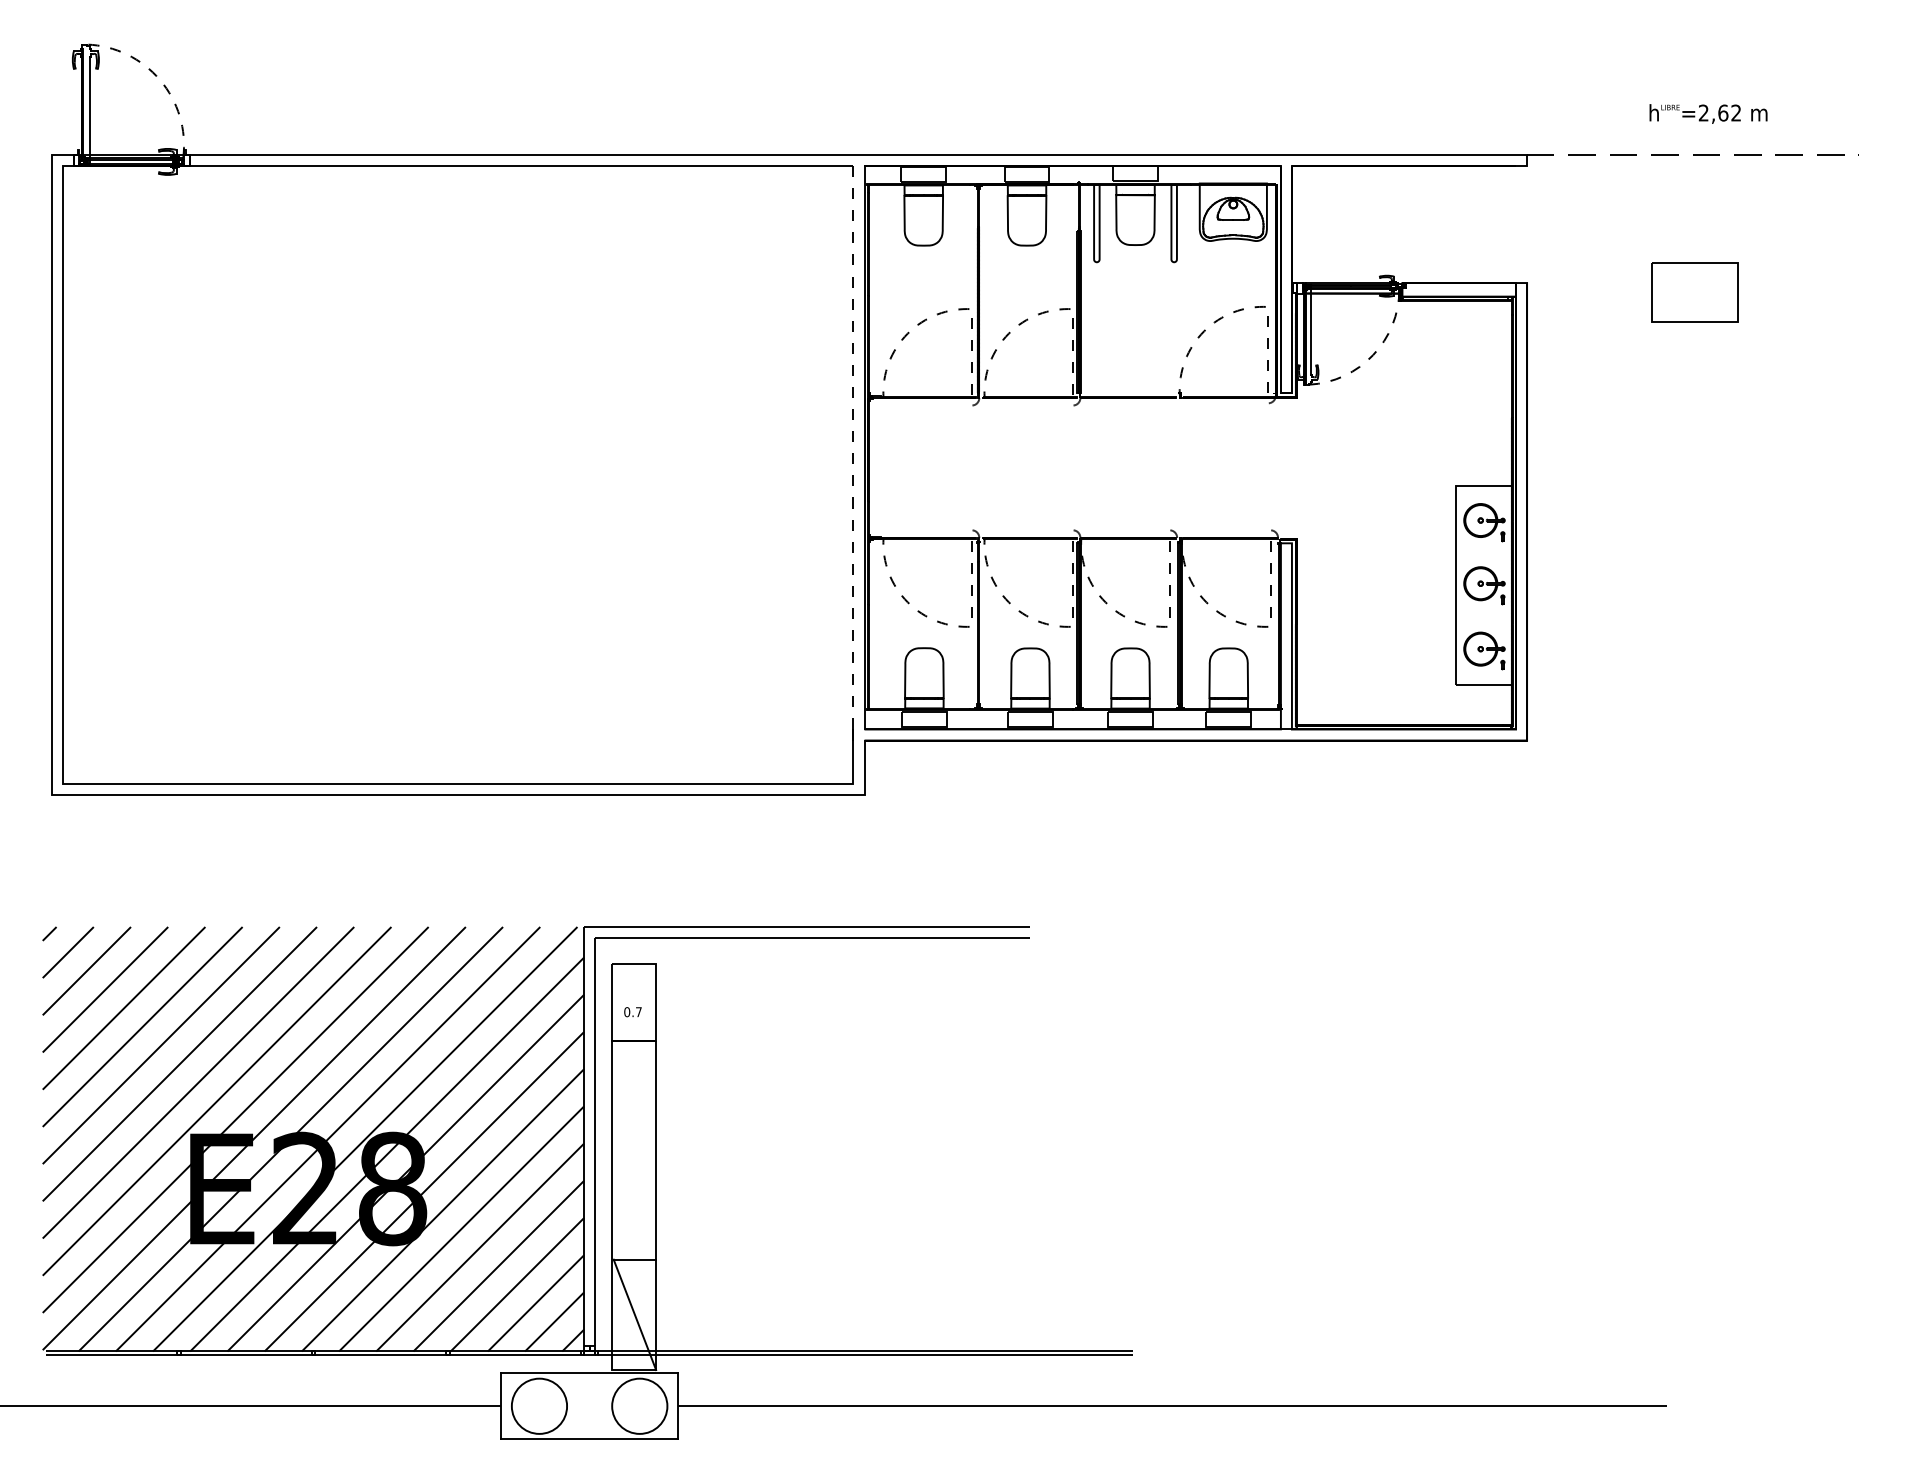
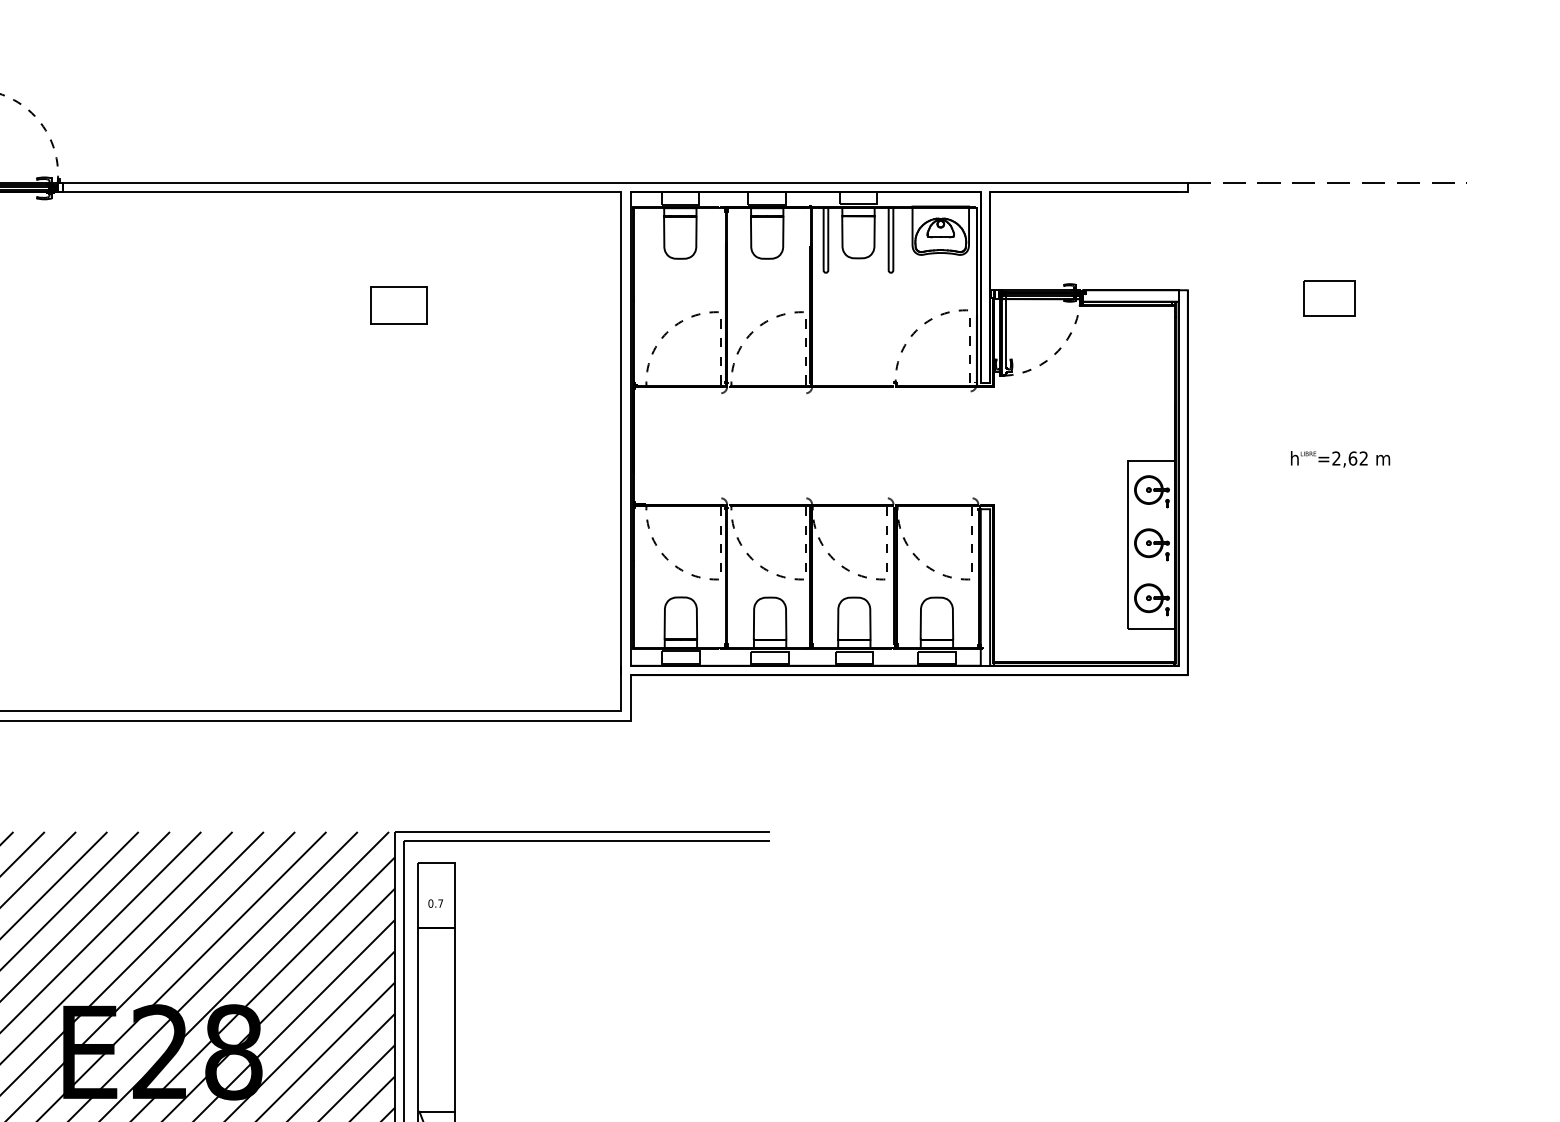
text: (1708, 113) -> (1340, 458), moved
part: (1695, 292) -> (1329, 298), size x0.71
part: (588, 301) -> (398, 305), added
line: (853, 447) -> (621, 428), dashed -> solid

